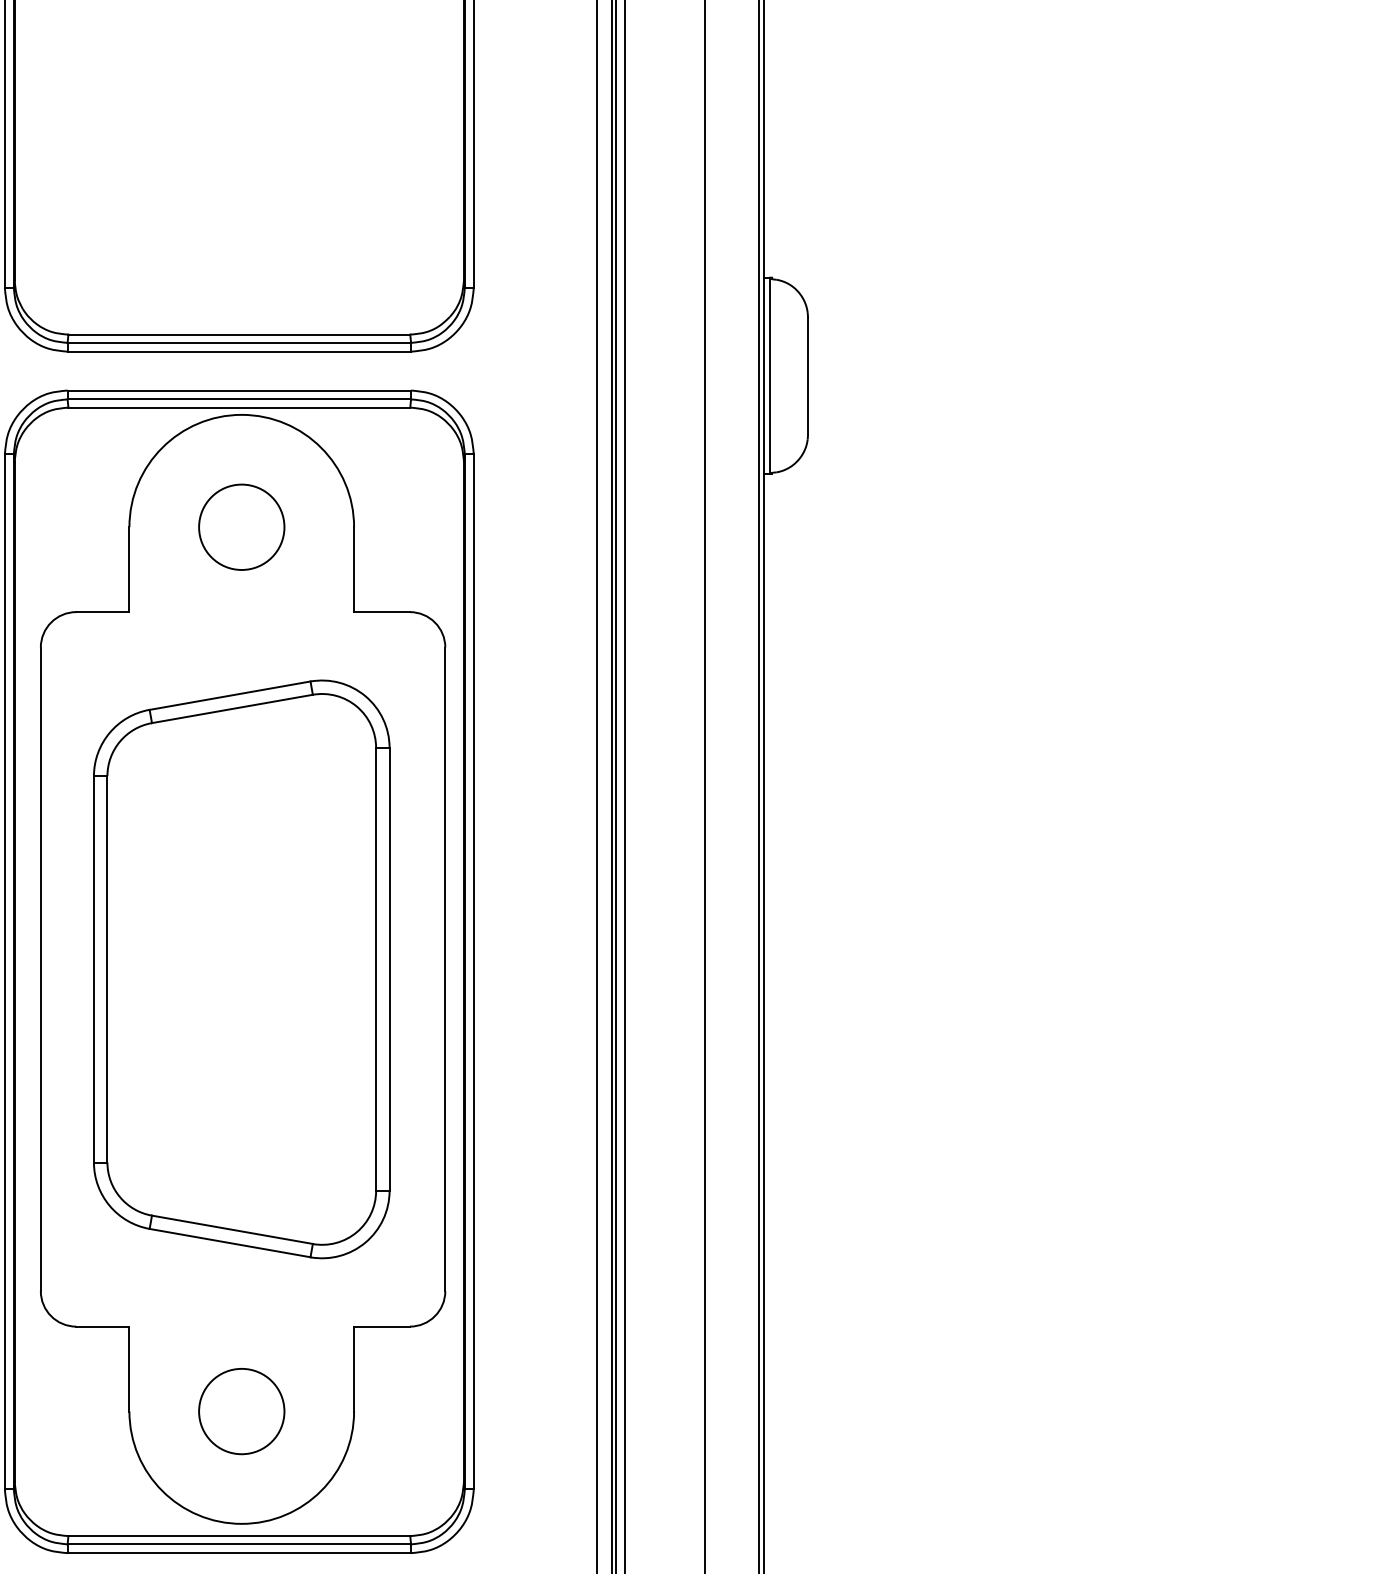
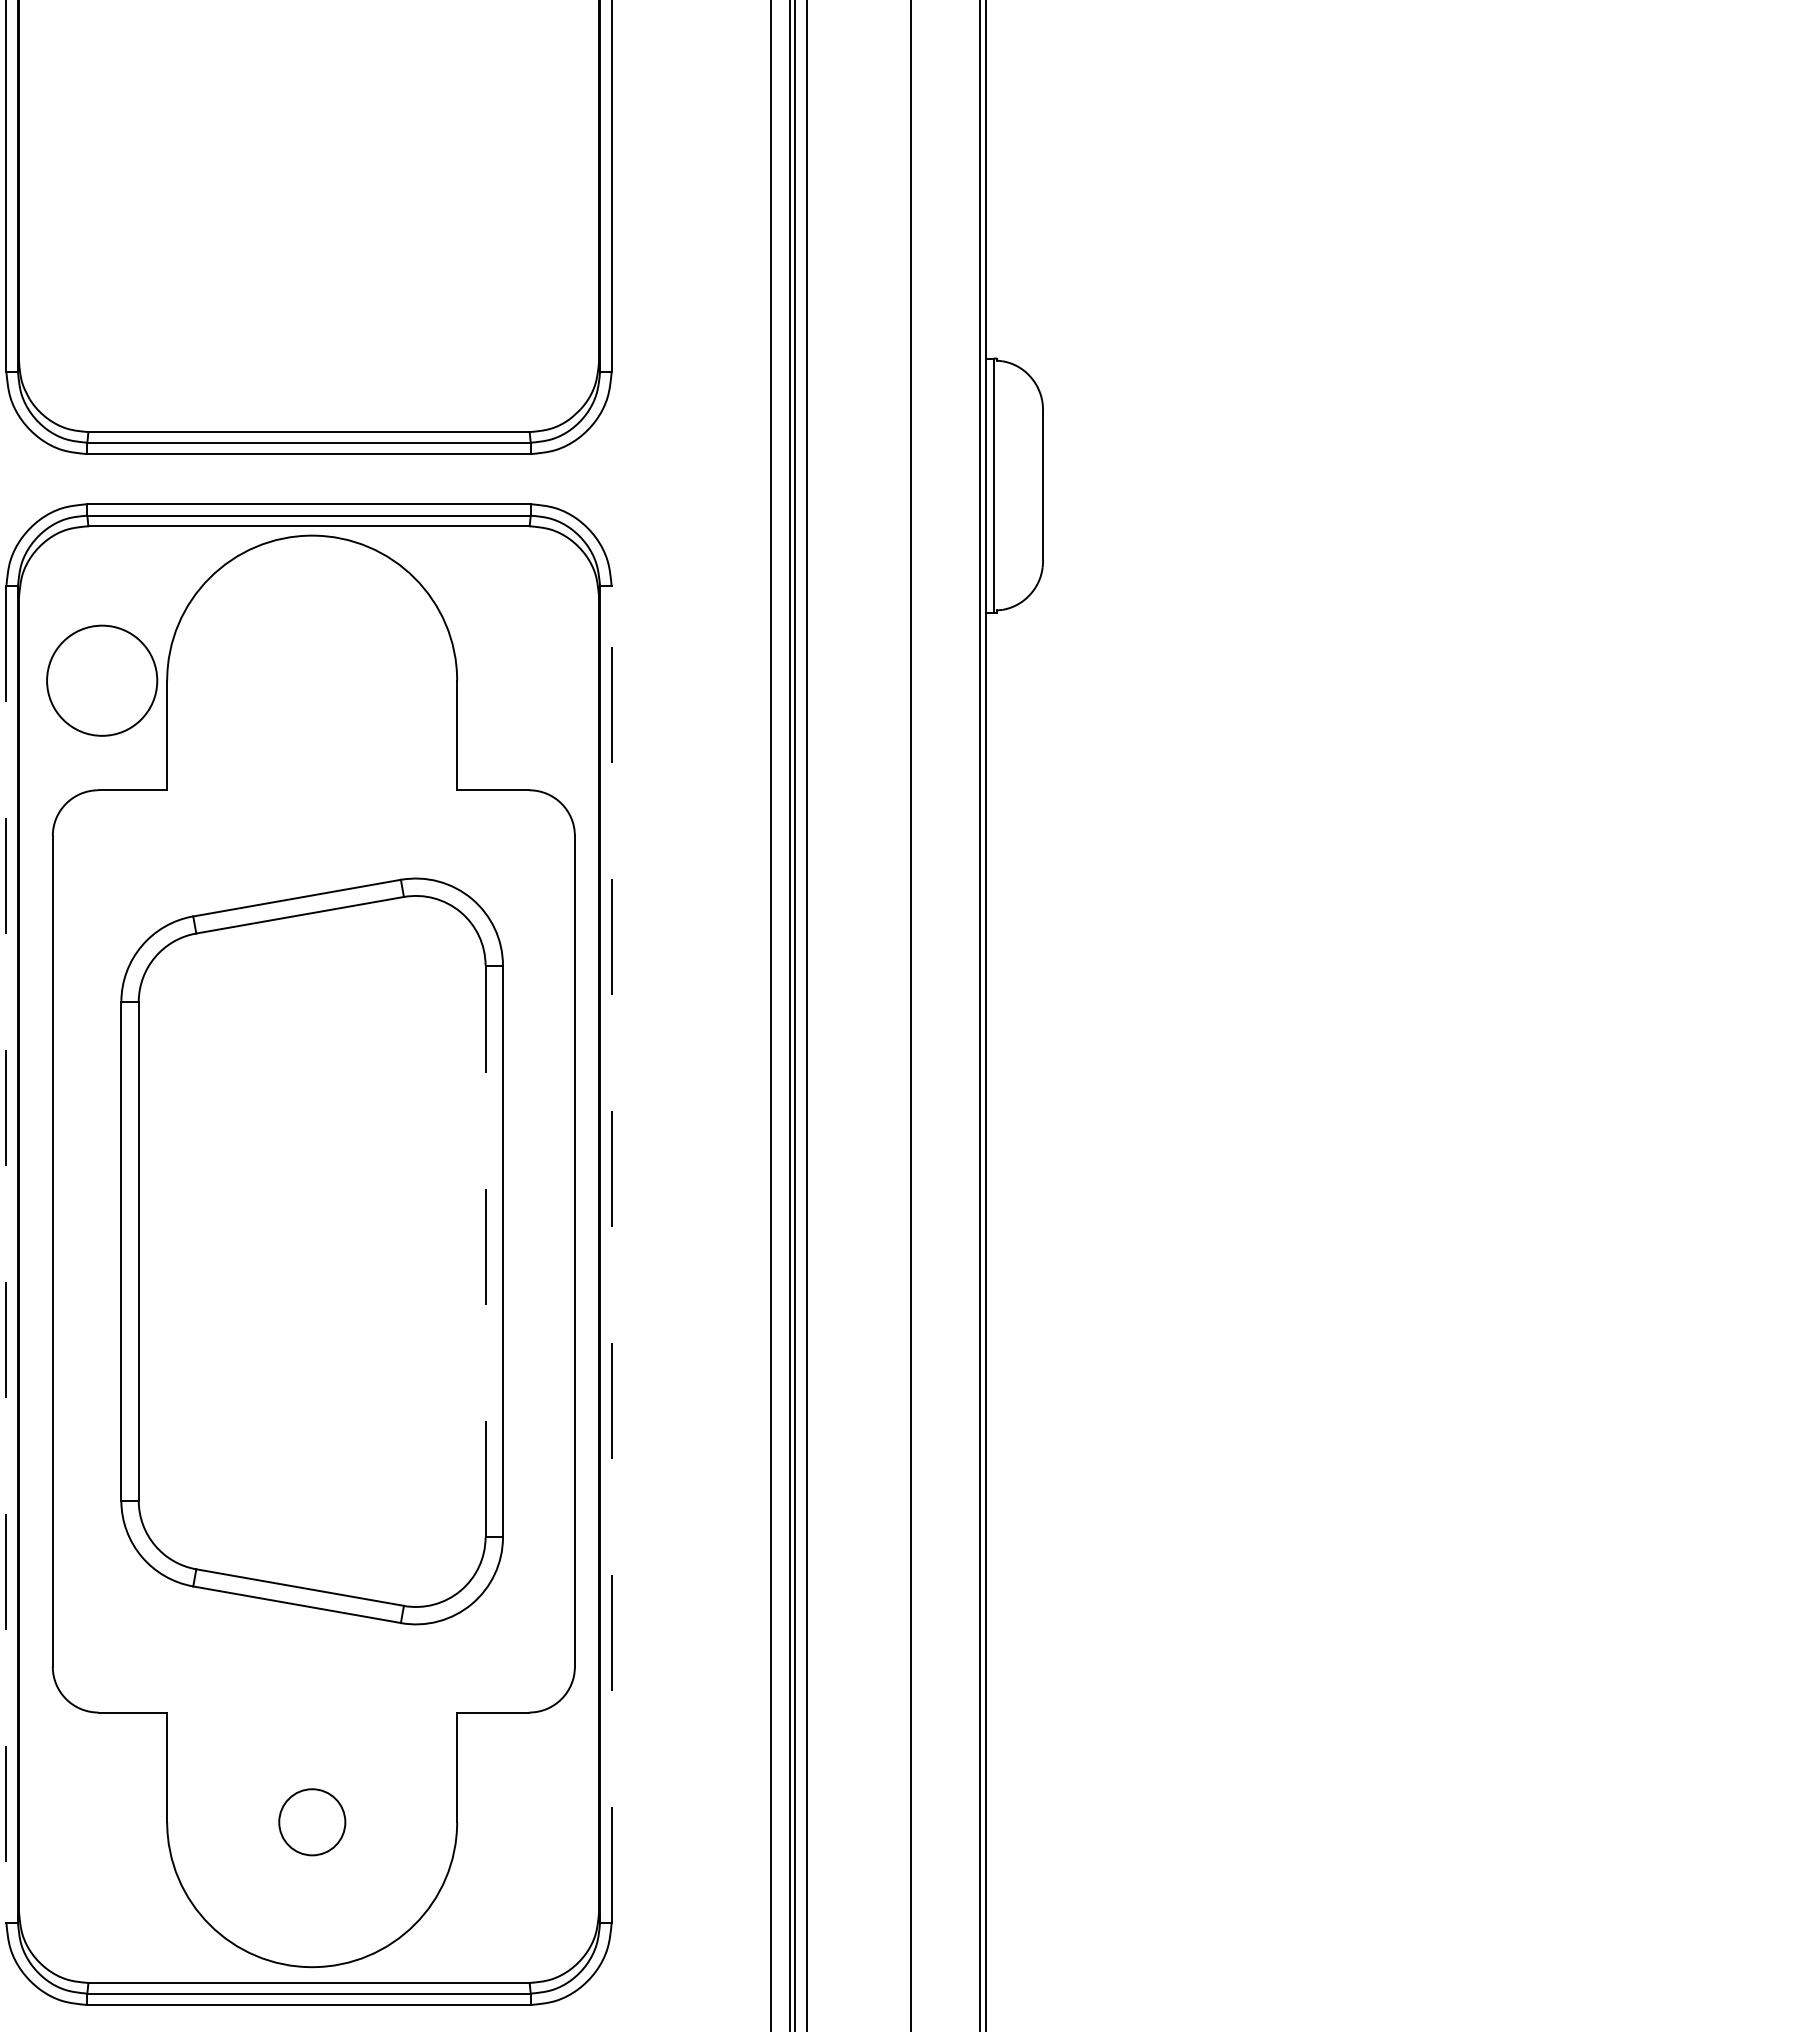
circle: (242, 527) -> (102, 680), moved
line: (376, 969) -> (485, 1251), solid -> dashed
line: (473, 971) -> (611, 1254), solid -> dashed
line: (4, 972) -> (6, 1255), solid -> dashed
circle: (242, 1411) -> (312, 1822), size x0.6

